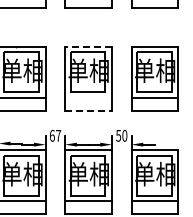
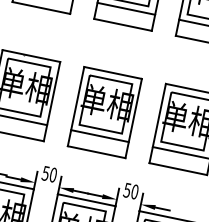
line: (88, 46) -> (112, 72), dashed -> solid
line: (88, 97) -> (99, 135), added
line: (89, 111) -> (97, 153), dashed -> solid
text: (55, 135) -> (49, 173), 67 -> 50

